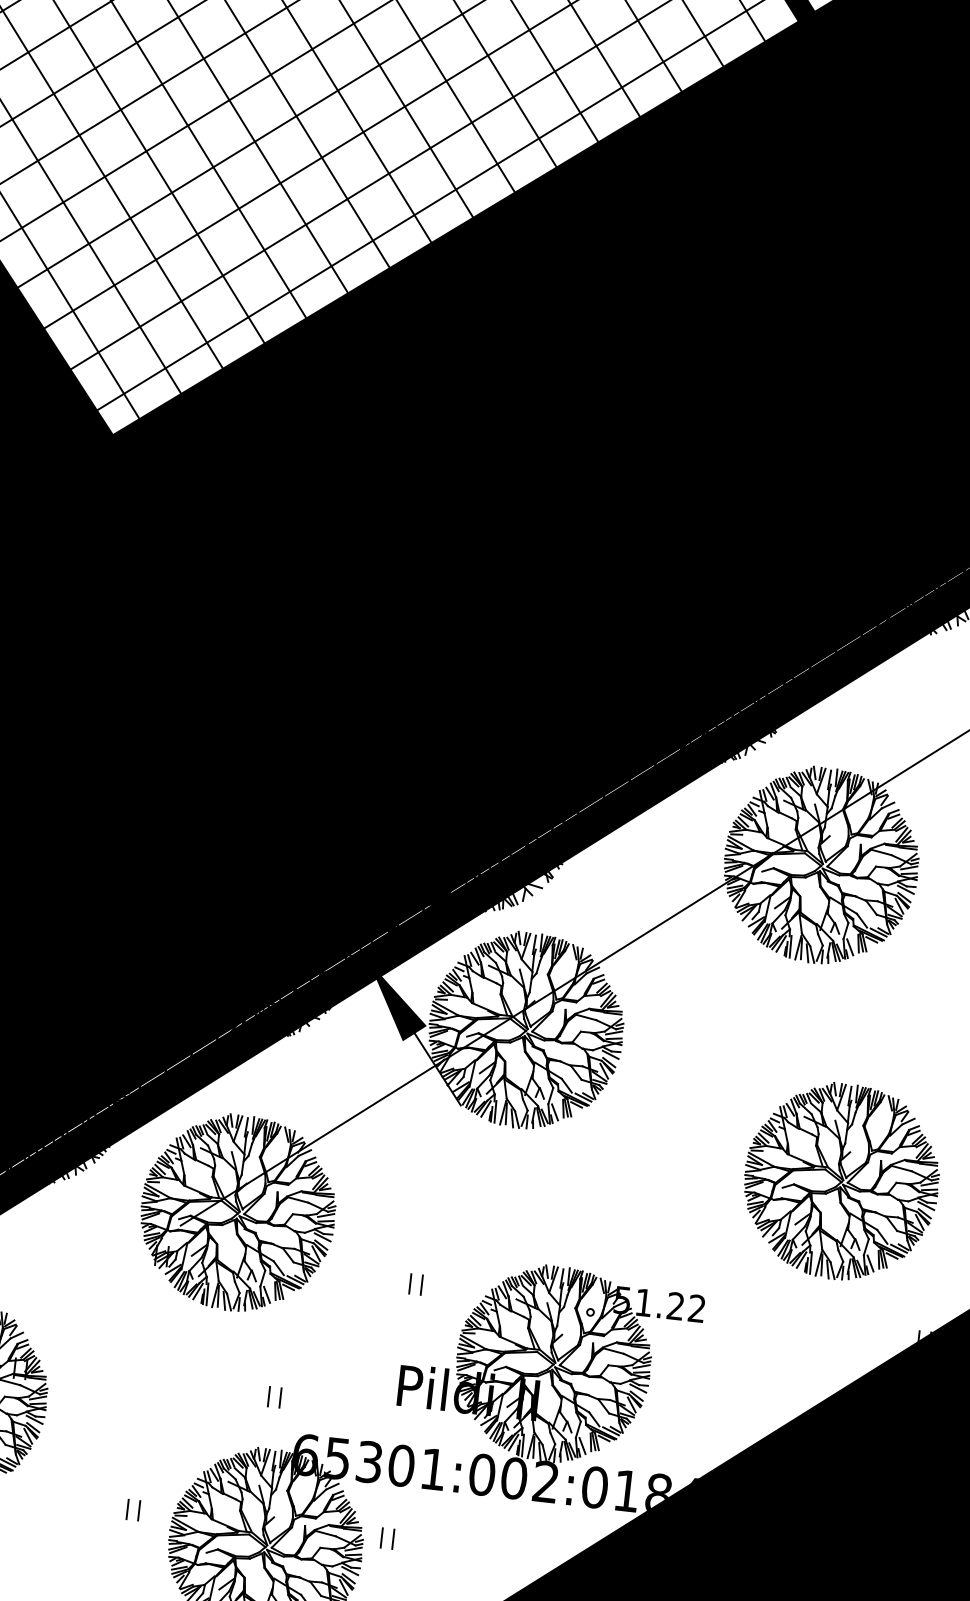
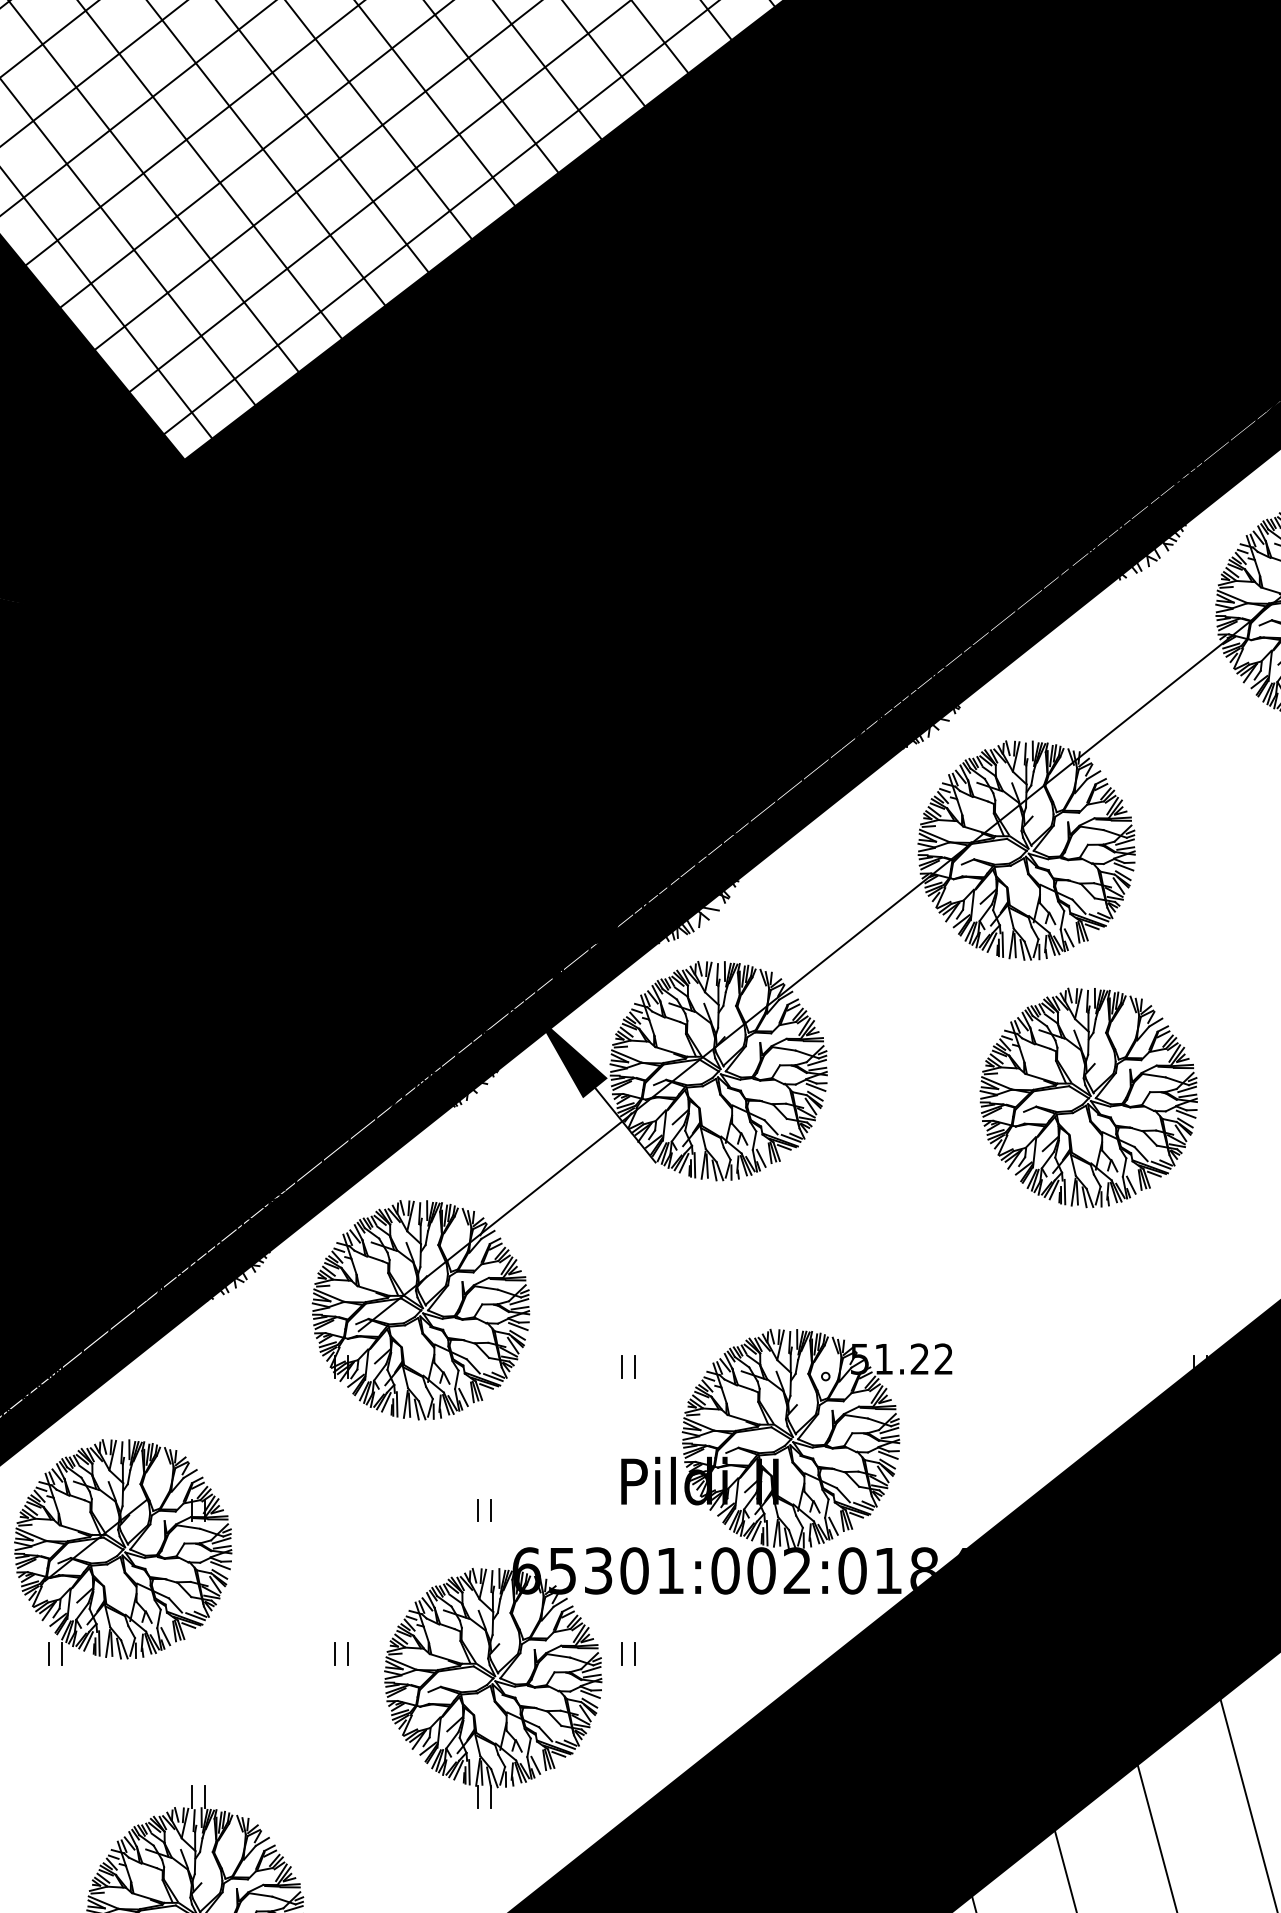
part: (841, 1181) -> (1088, 1097), moved

